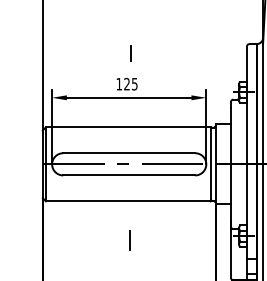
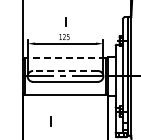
line: (127, 127) -> (64, 58), solid -> dashed
line: (129, 152) -> (65, 70), solid -> dashed
line: (129, 239) -> (50, 121), moved

